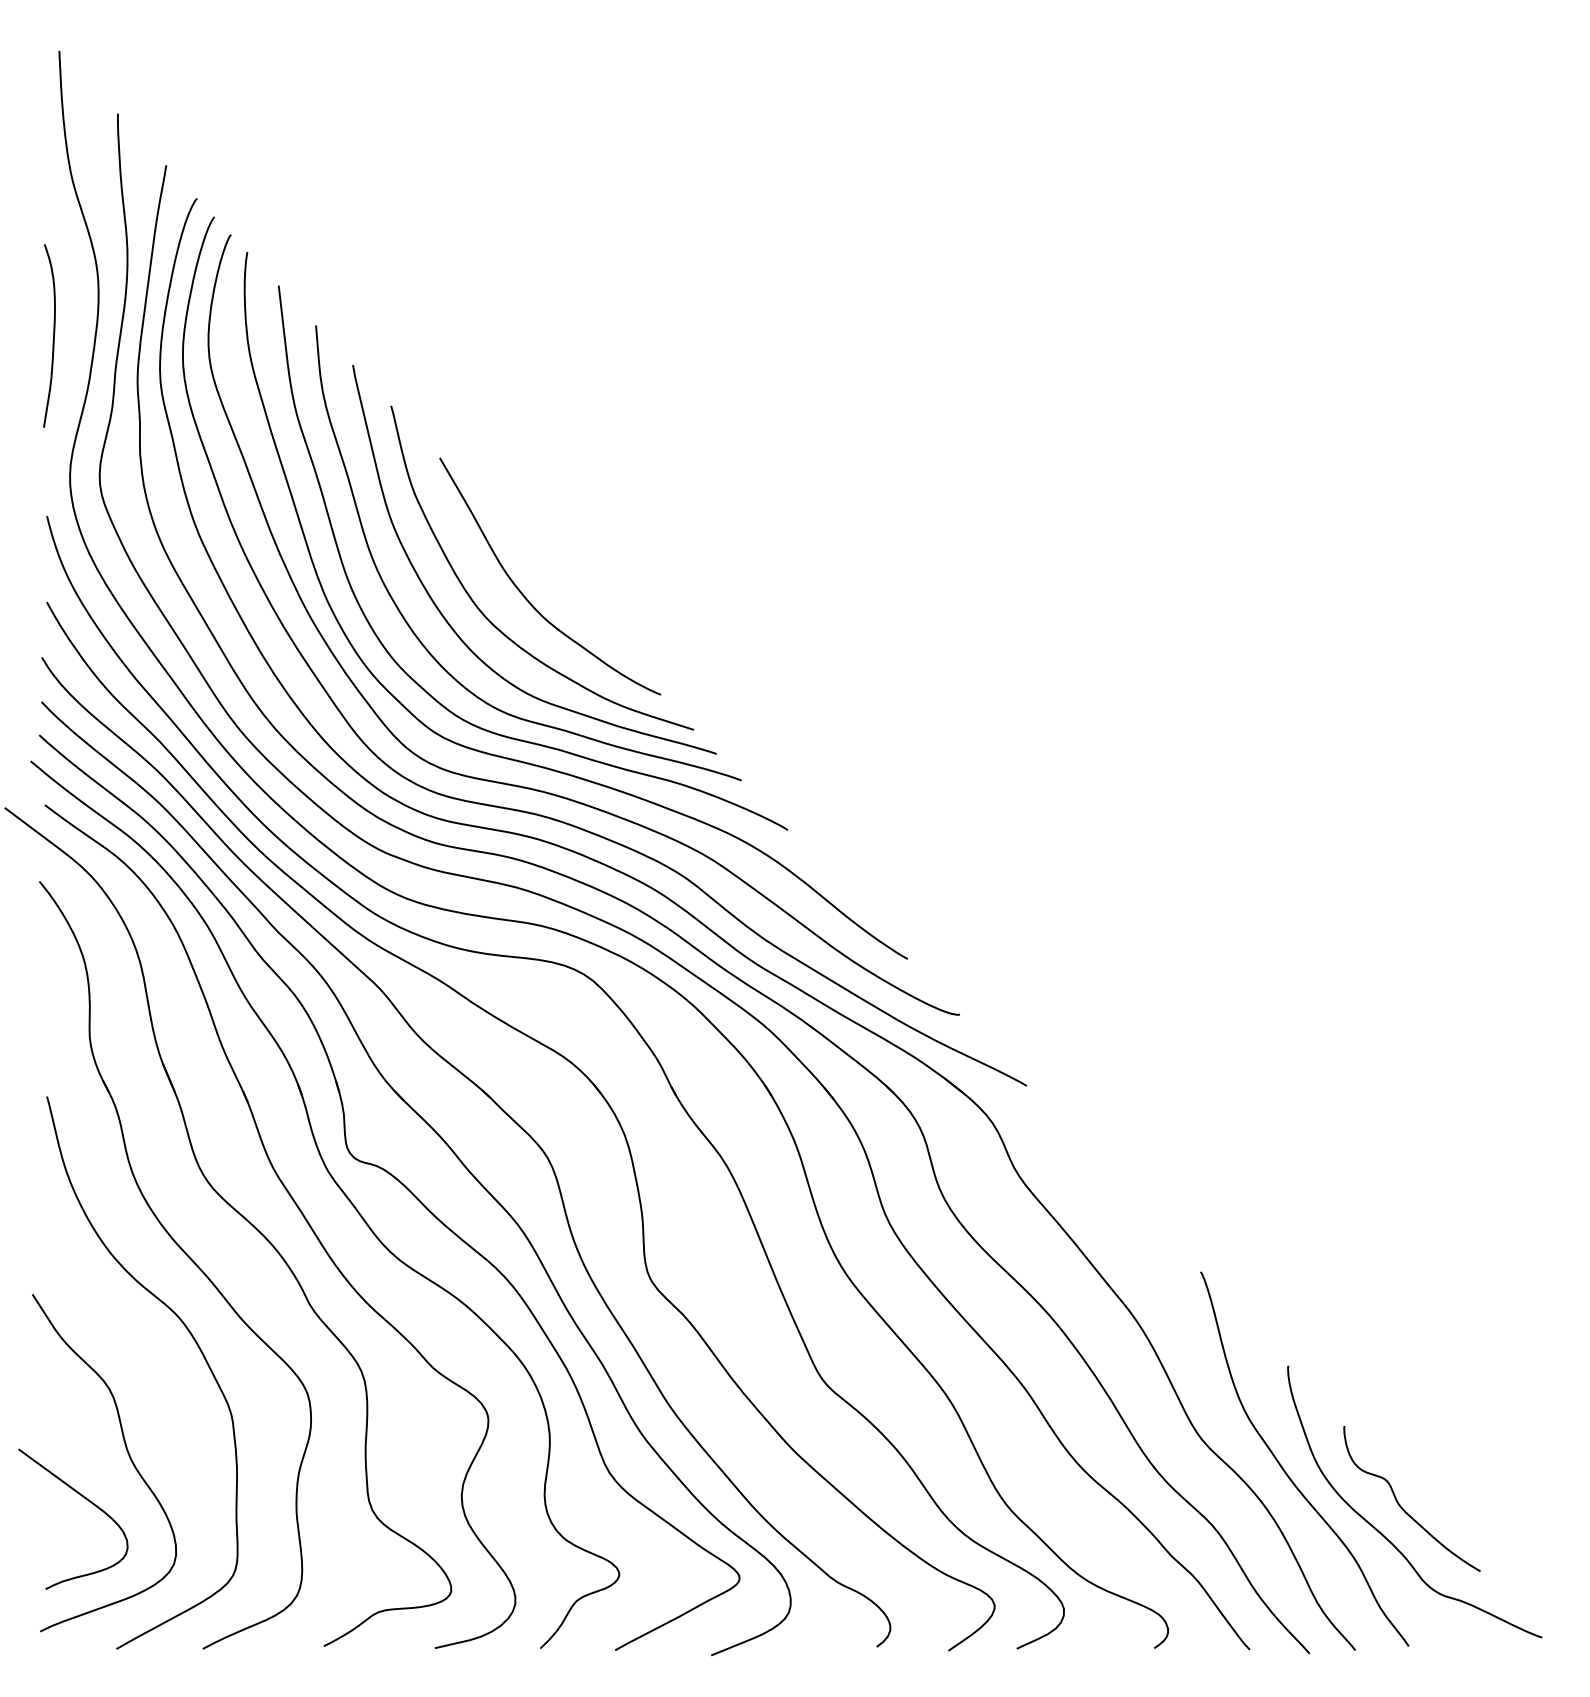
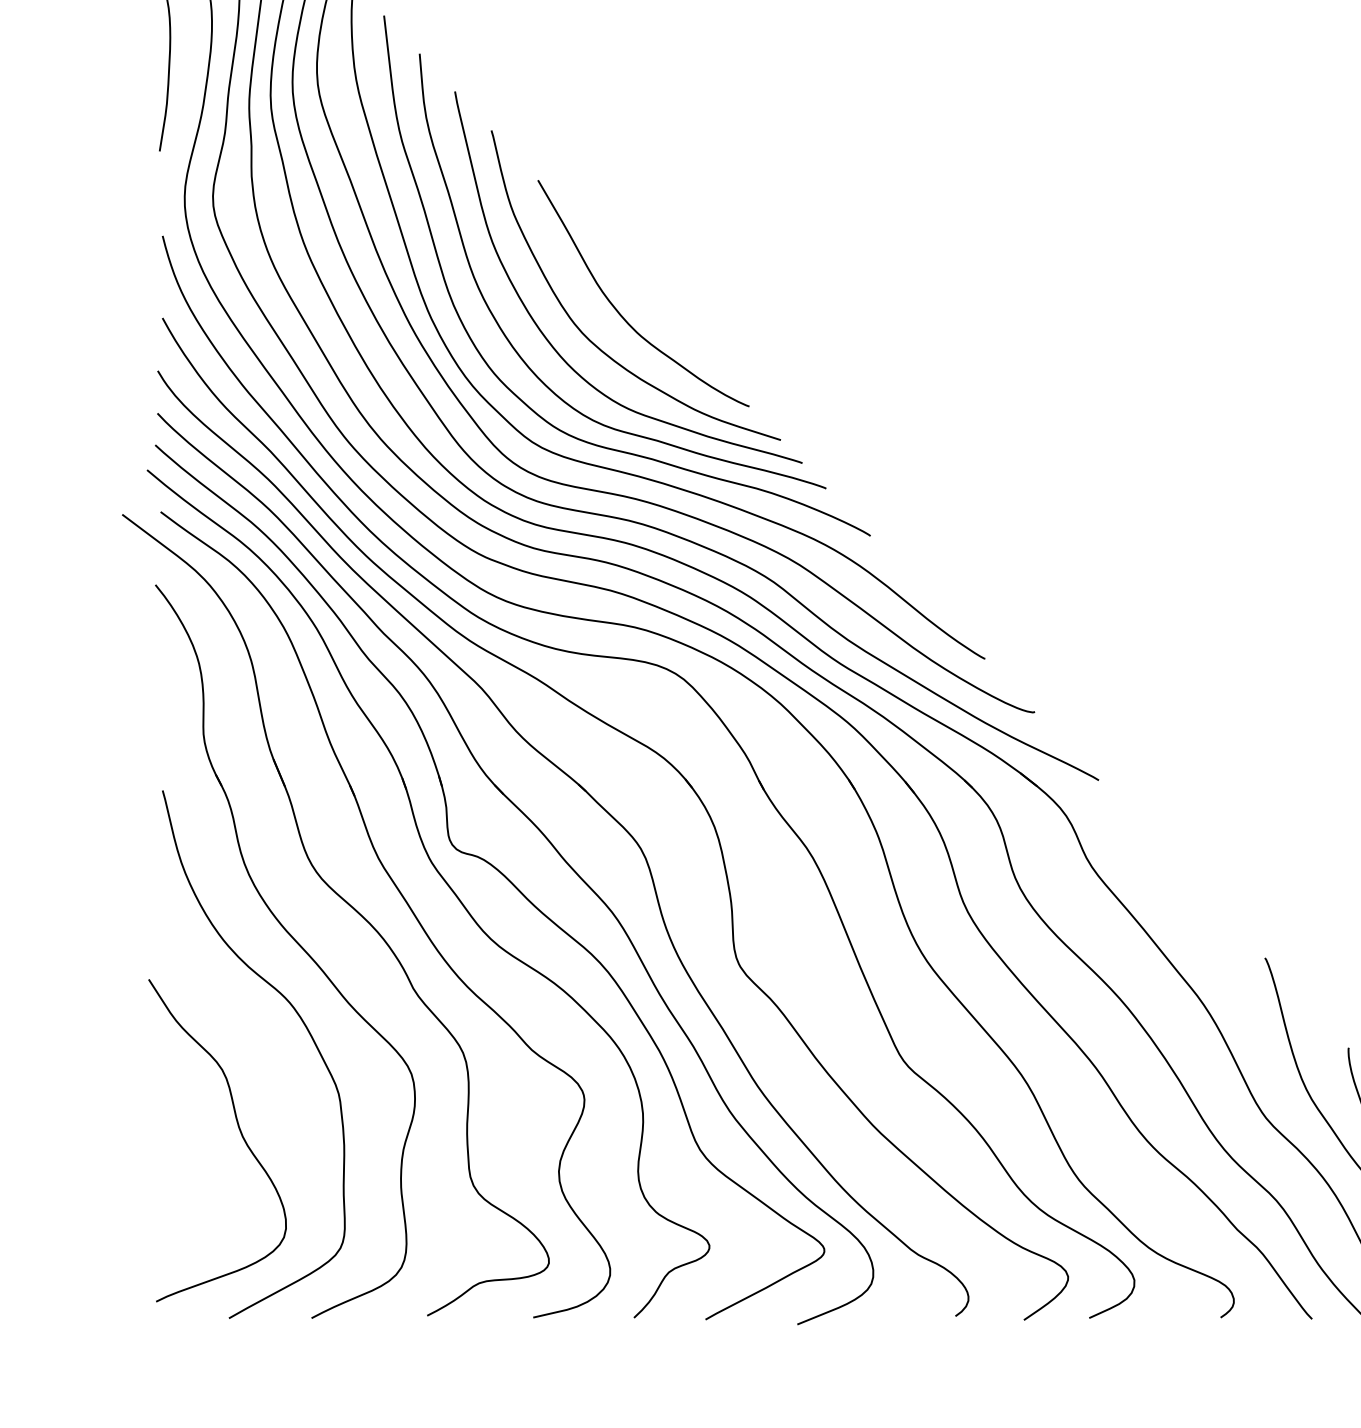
curve: (85, 1499) -> (199, 1175), removed

